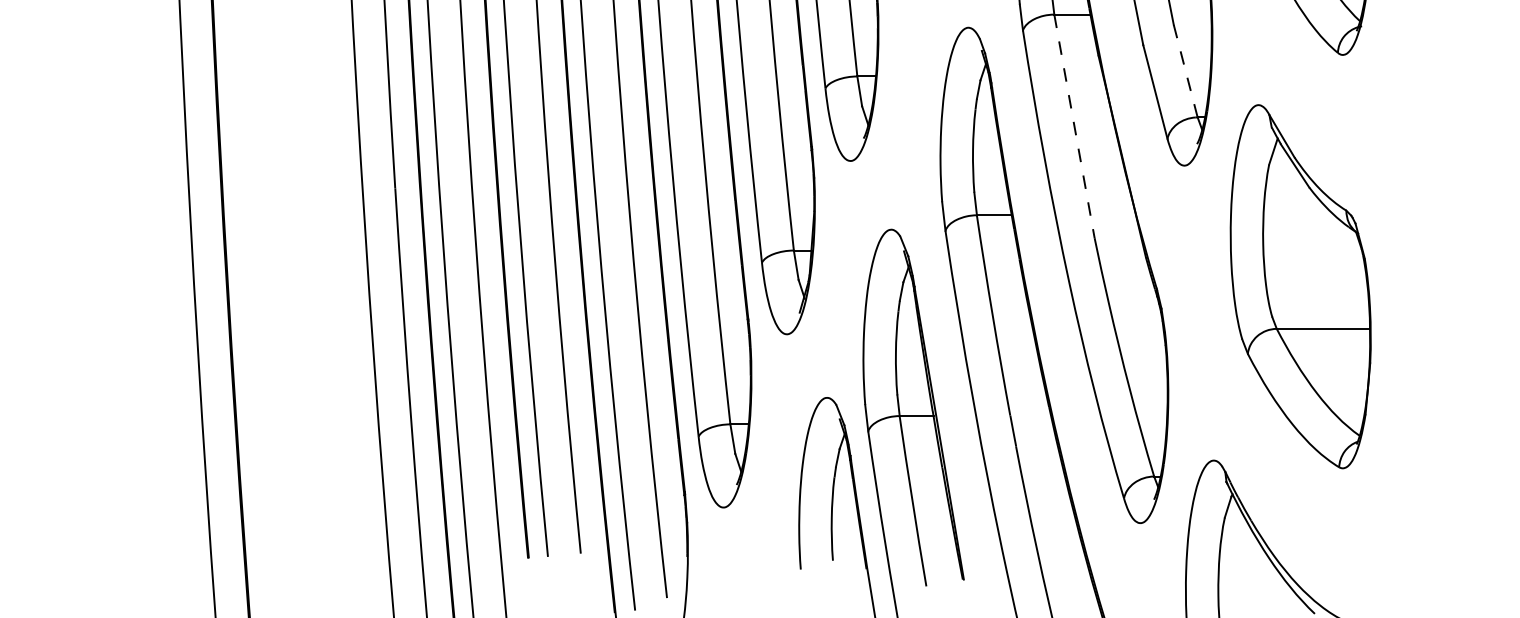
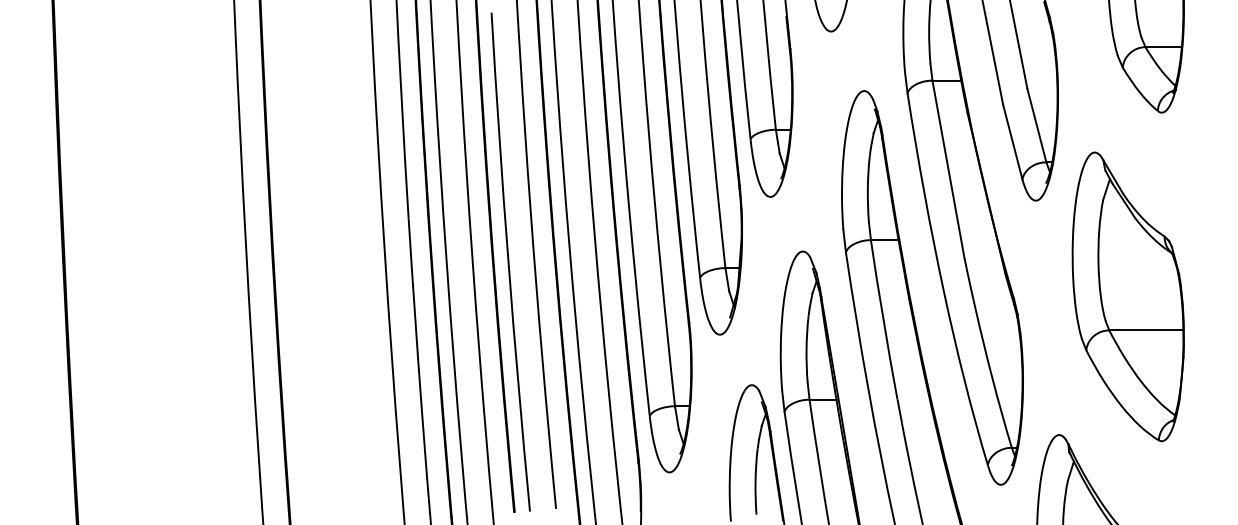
line: (1185, 71) -> (1036, 125), dashed -> solid
line: (1074, 126) -> (948, 169), dashed -> solid

